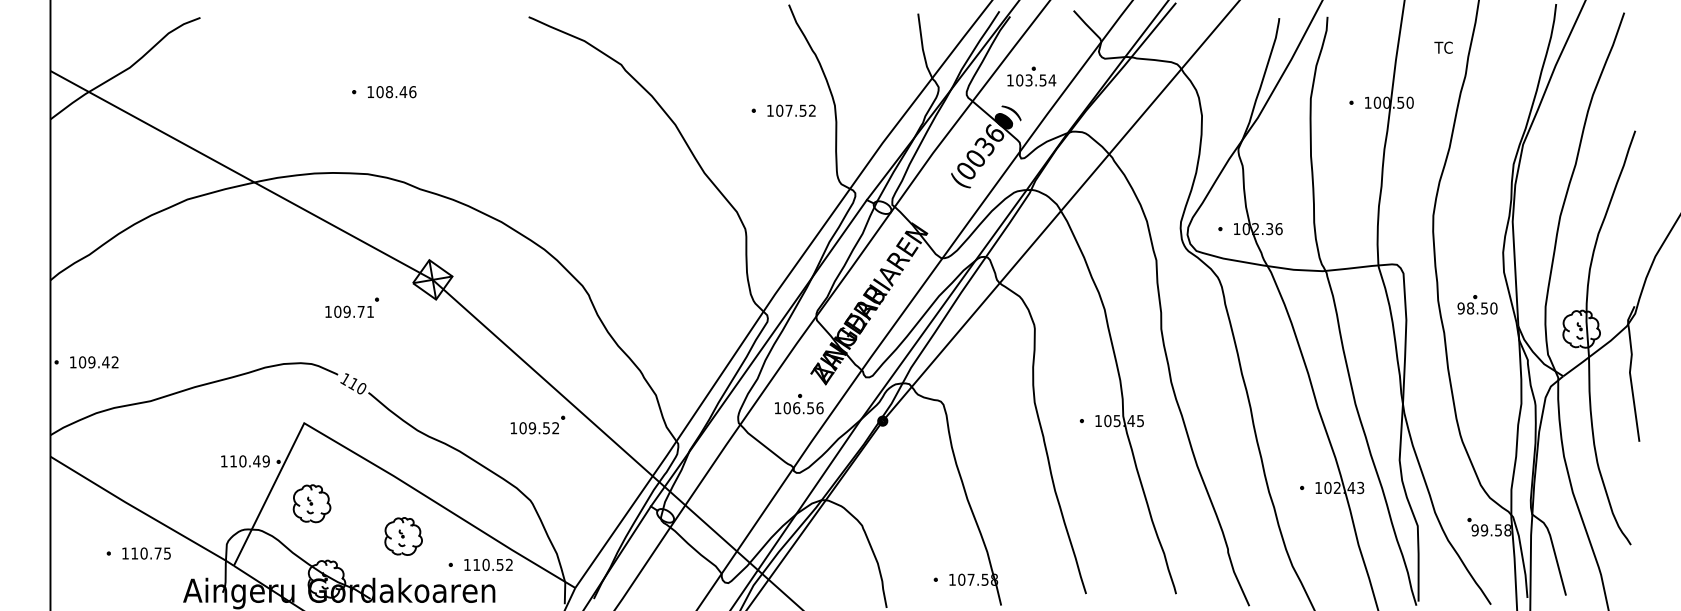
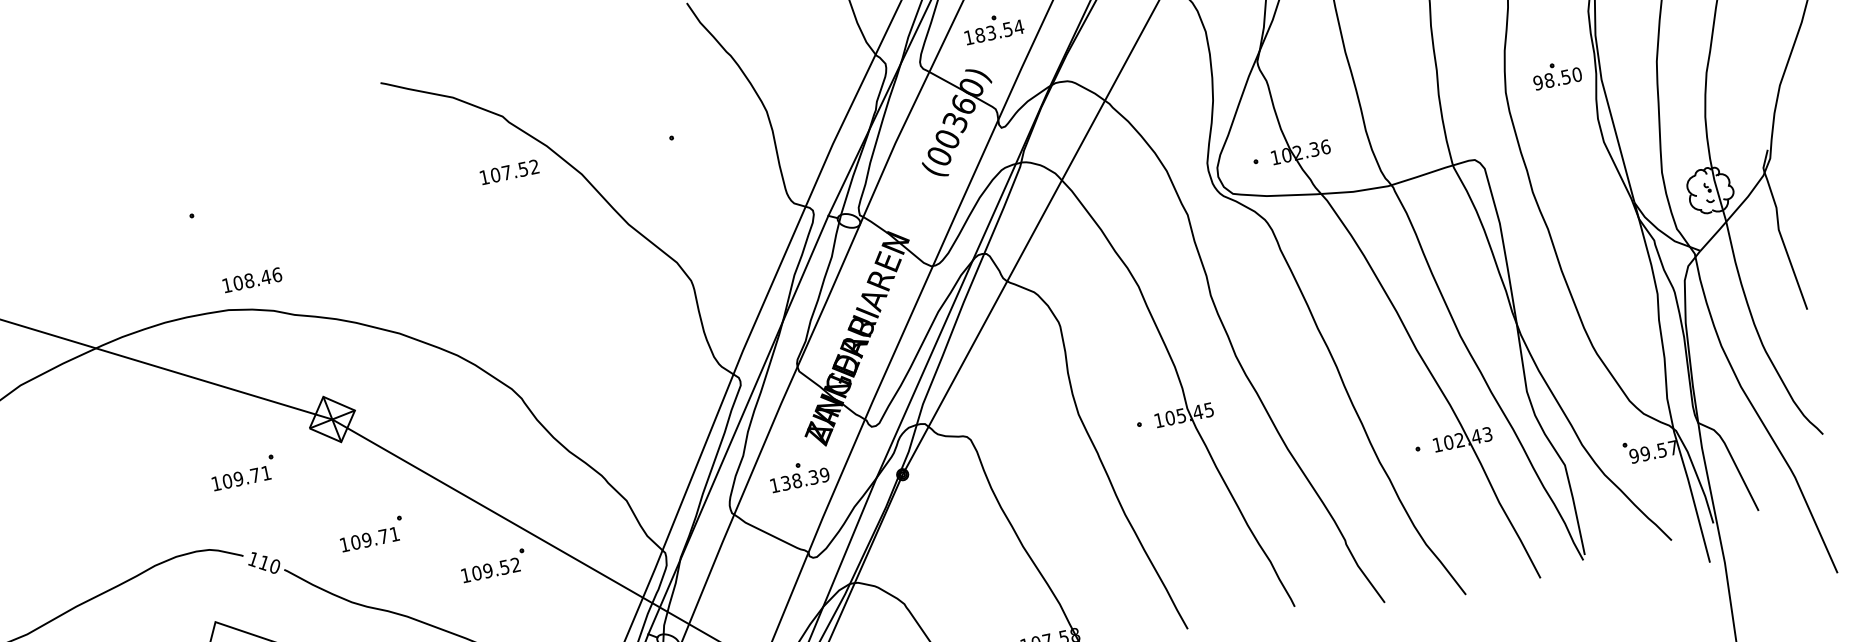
text: (1019, 80) -> (979, 35), 103.54 -> 183.54
text: (391, 92) -> (251, 280), moved
text: (791, 110) -> (509, 171), moved
part: (1477, 304) -> (1556, 74), moved
part: (445, 378) -> (372, 533), added
text: (803, 408) -> (805, 479), 106.56 -> 138.39
text: (1507, 530) -> (1672, 448), 99.58 -> 99.57

